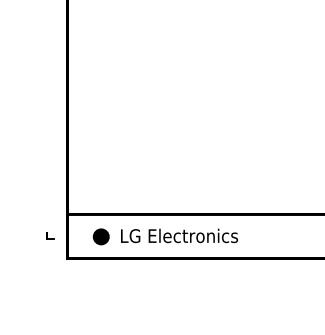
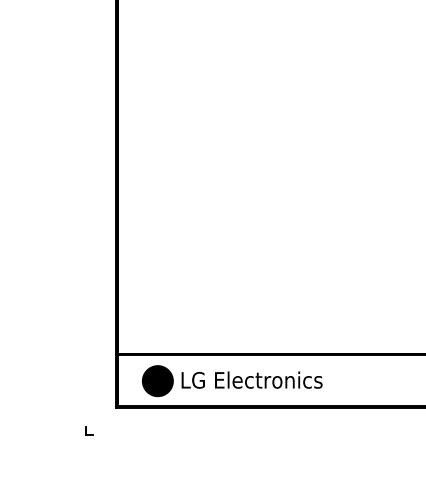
part: (50, 235) -> (89, 430), moved
part: (100, 237) -> (157, 381), size x1.67

